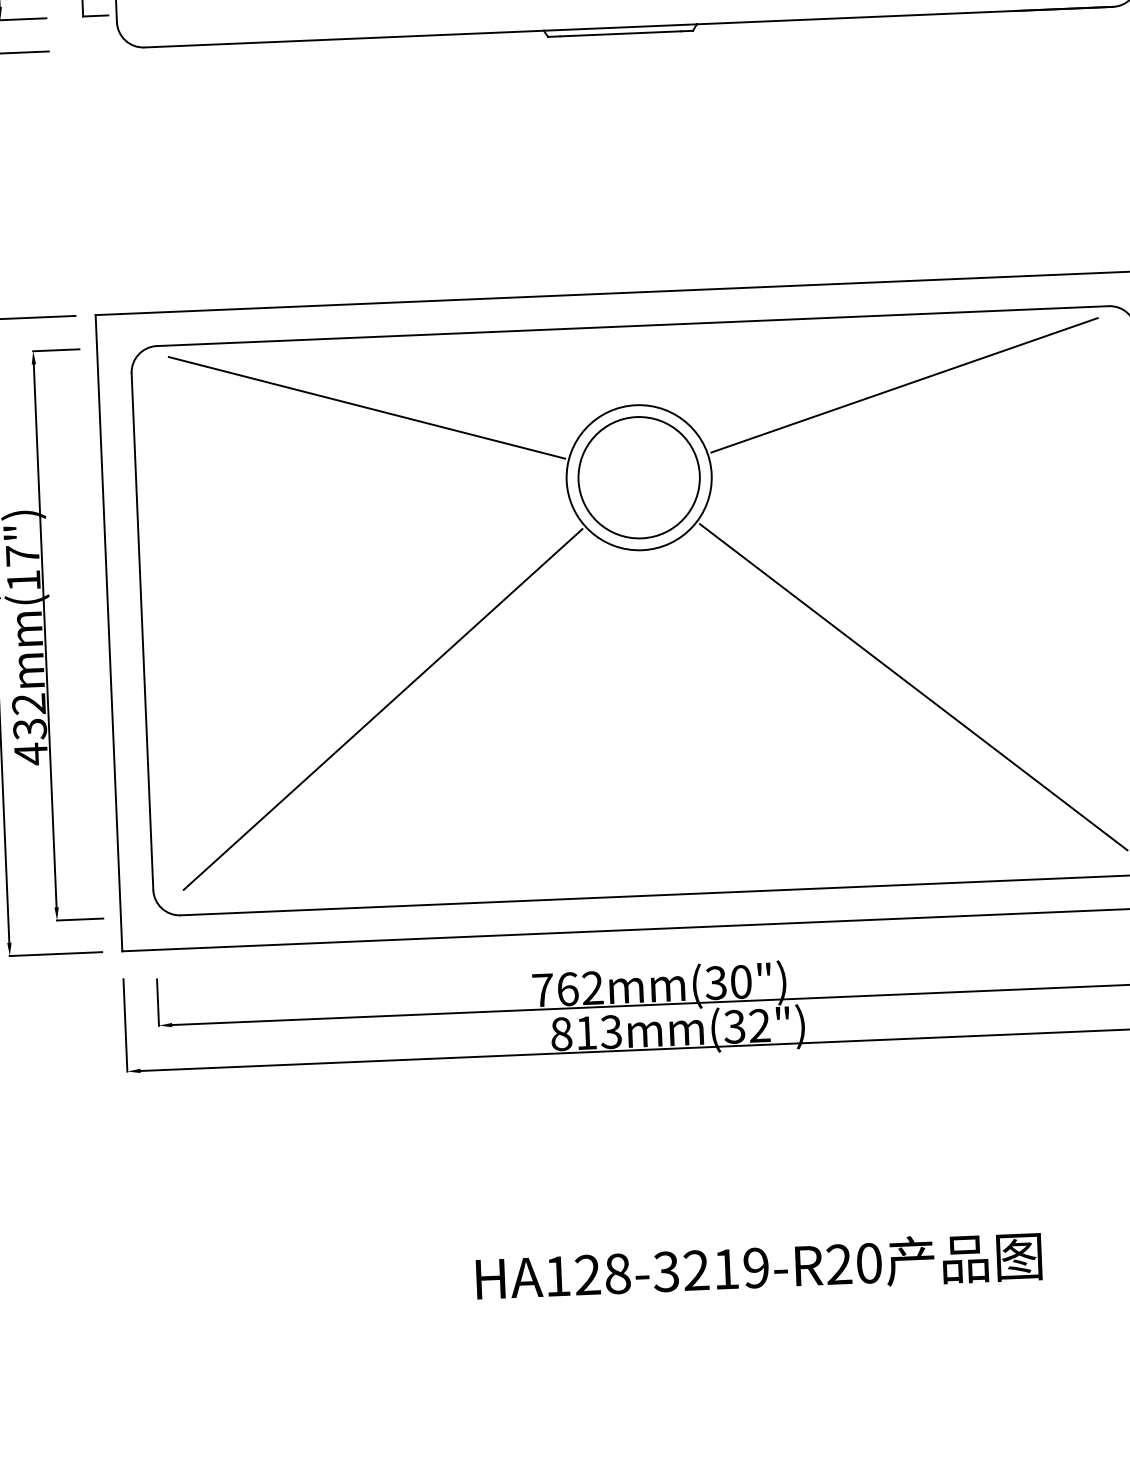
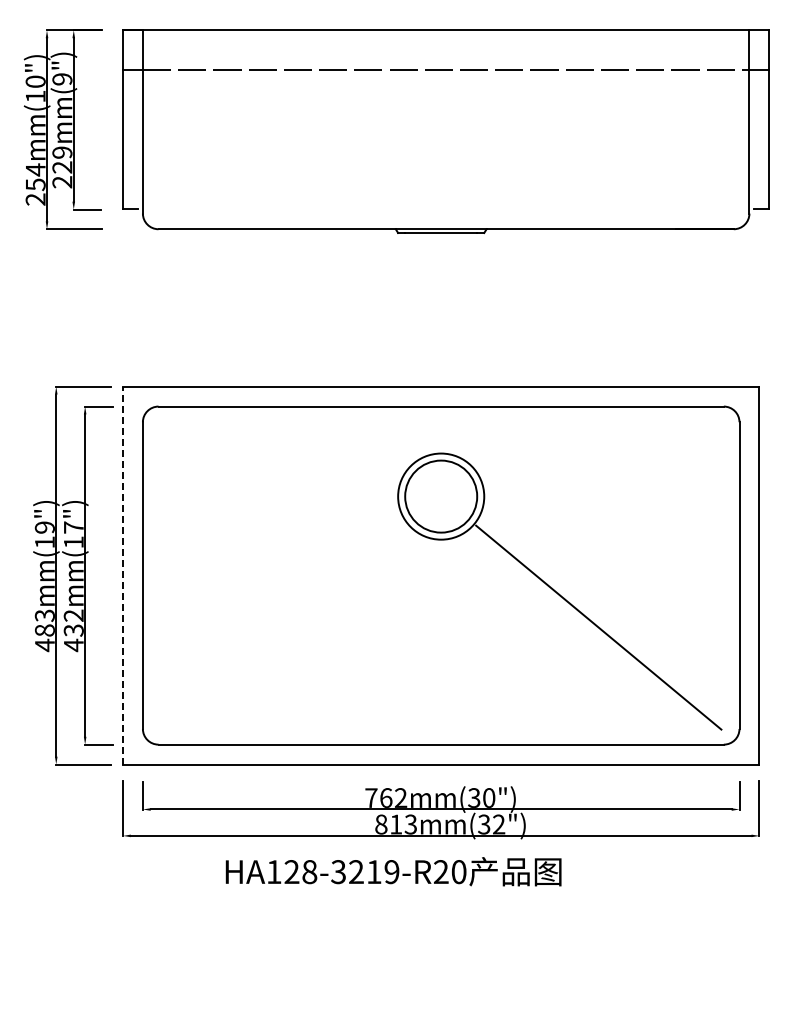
line: (904, 385) -> (600, 448), removed
line: (366, 407) -> (281, 448), removed
line: (109, 632) -> (123, 575), solid -> dashed
line: (382, 709) -> (283, 627), removed
text: (758, 1266) -> (393, 871), moved

